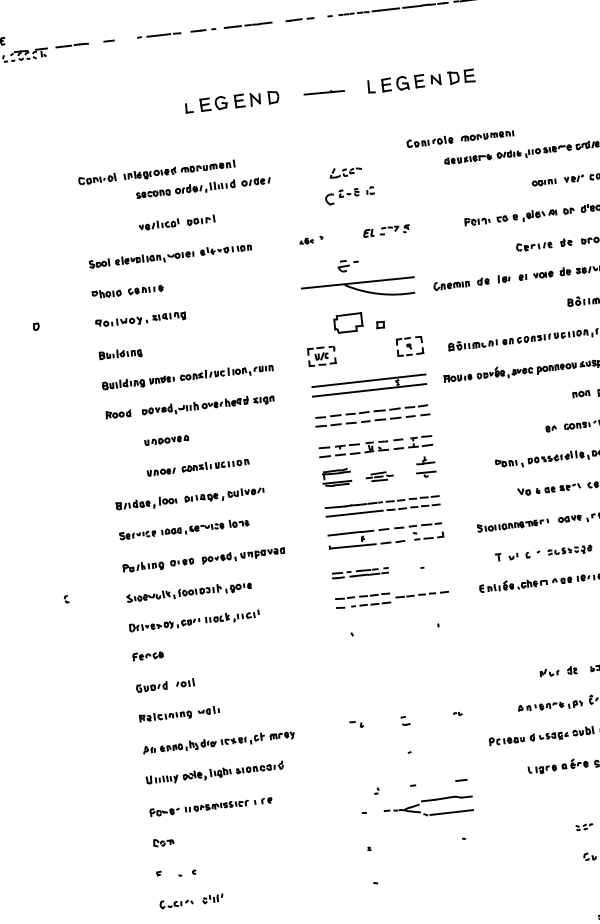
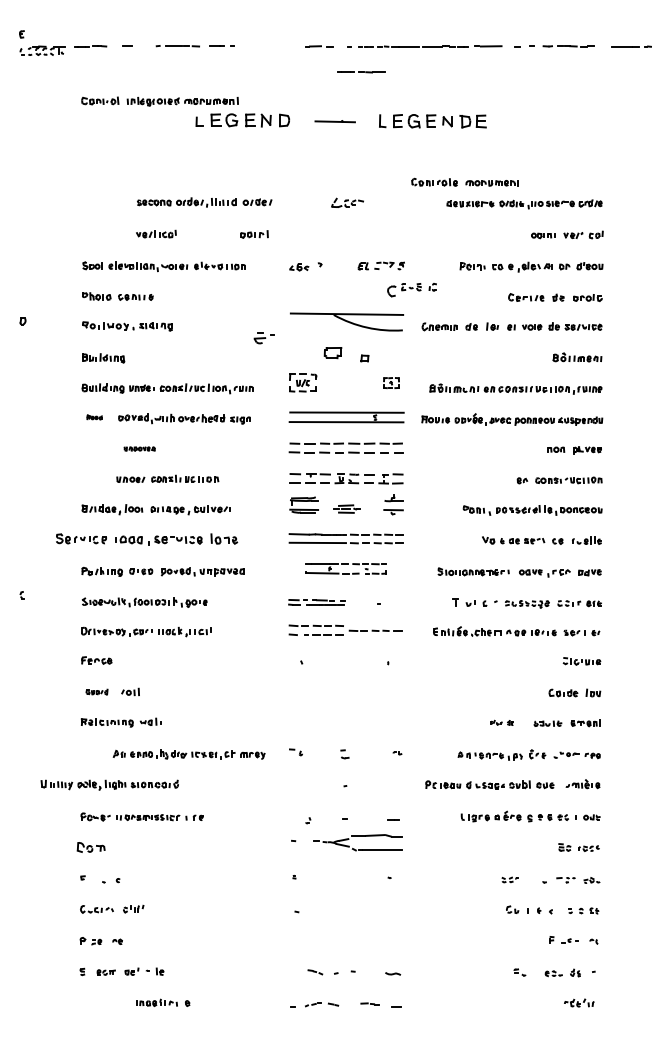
line: (248, 25) -> (361, 72), moved
part: (156, 173) -> (159, 101), moved
part: (349, 196) -> (411, 290), moved
part: (201, 220) -> (254, 234), moved
part: (311, 240) -> (305, 266), size x1.4
part: (347, 266) -> (263, 338), moved
part: (347, 322) -> (332, 352), size x0.6
part: (409, 345) -> (391, 382), size x0.6
part: (118, 414) -> (94, 417), size x0.6
part: (166, 439) -> (139, 448), size x0.7
part: (183, 529) -> (146, 539), size x1.4
part: (385, 536) -> (345, 568), size x0.7
part: (557, 671) -> (501, 722), size x0.6
part: (151, 686) -> (96, 691), size x0.7
part: (218, 742) -> (188, 754), moved
part: (214, 773) -> (109, 784), moved
part: (163, 842) -> (90, 847), size x1.4

